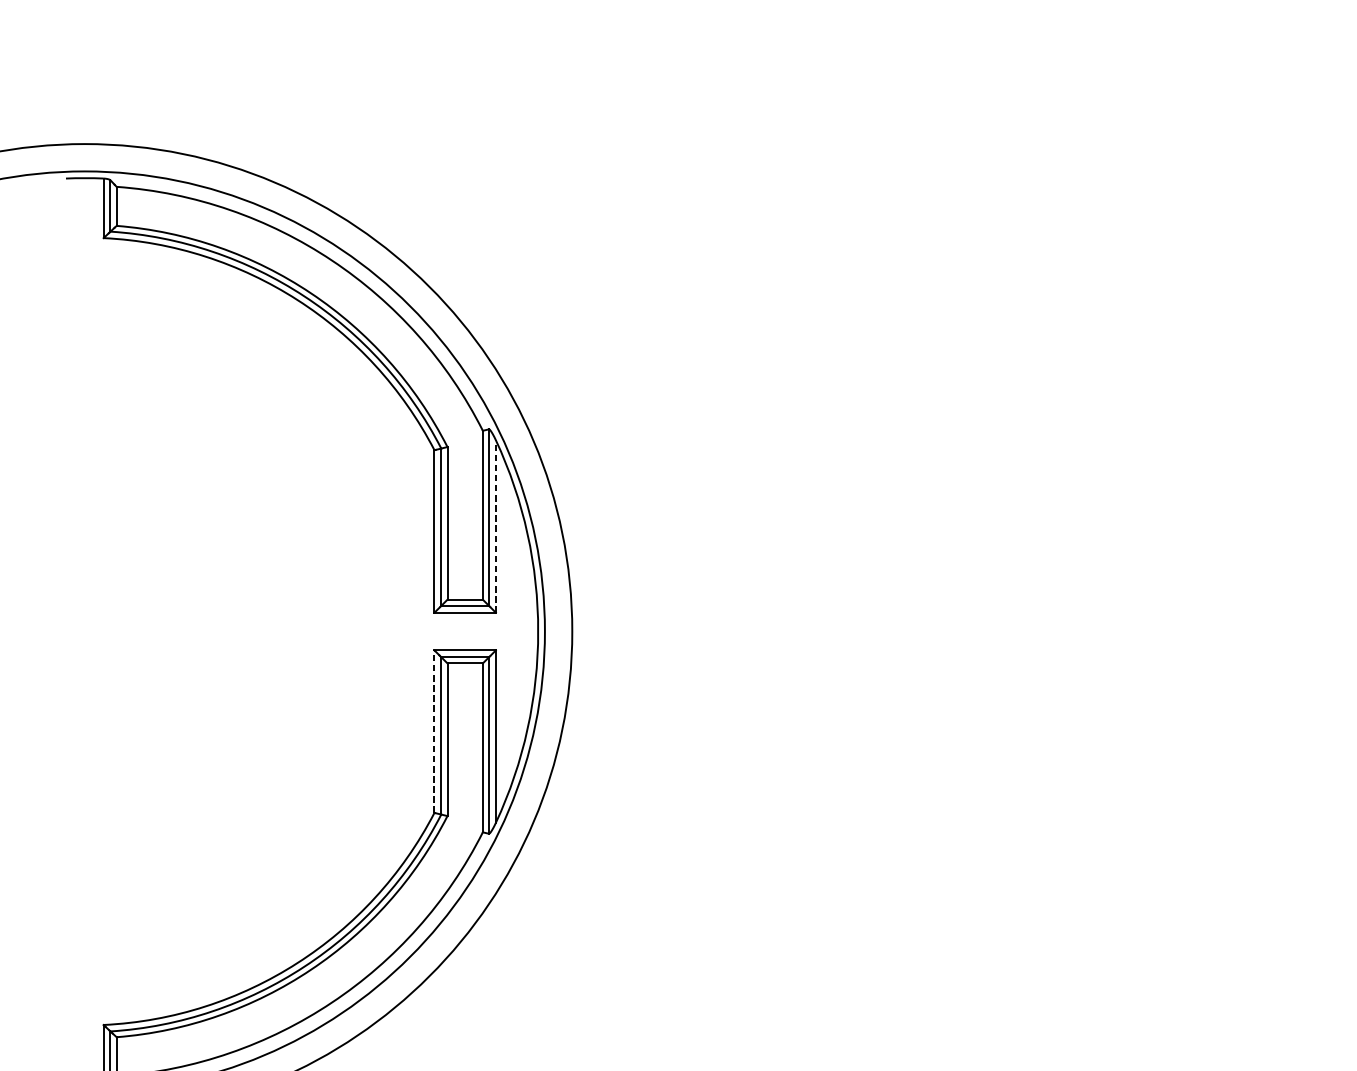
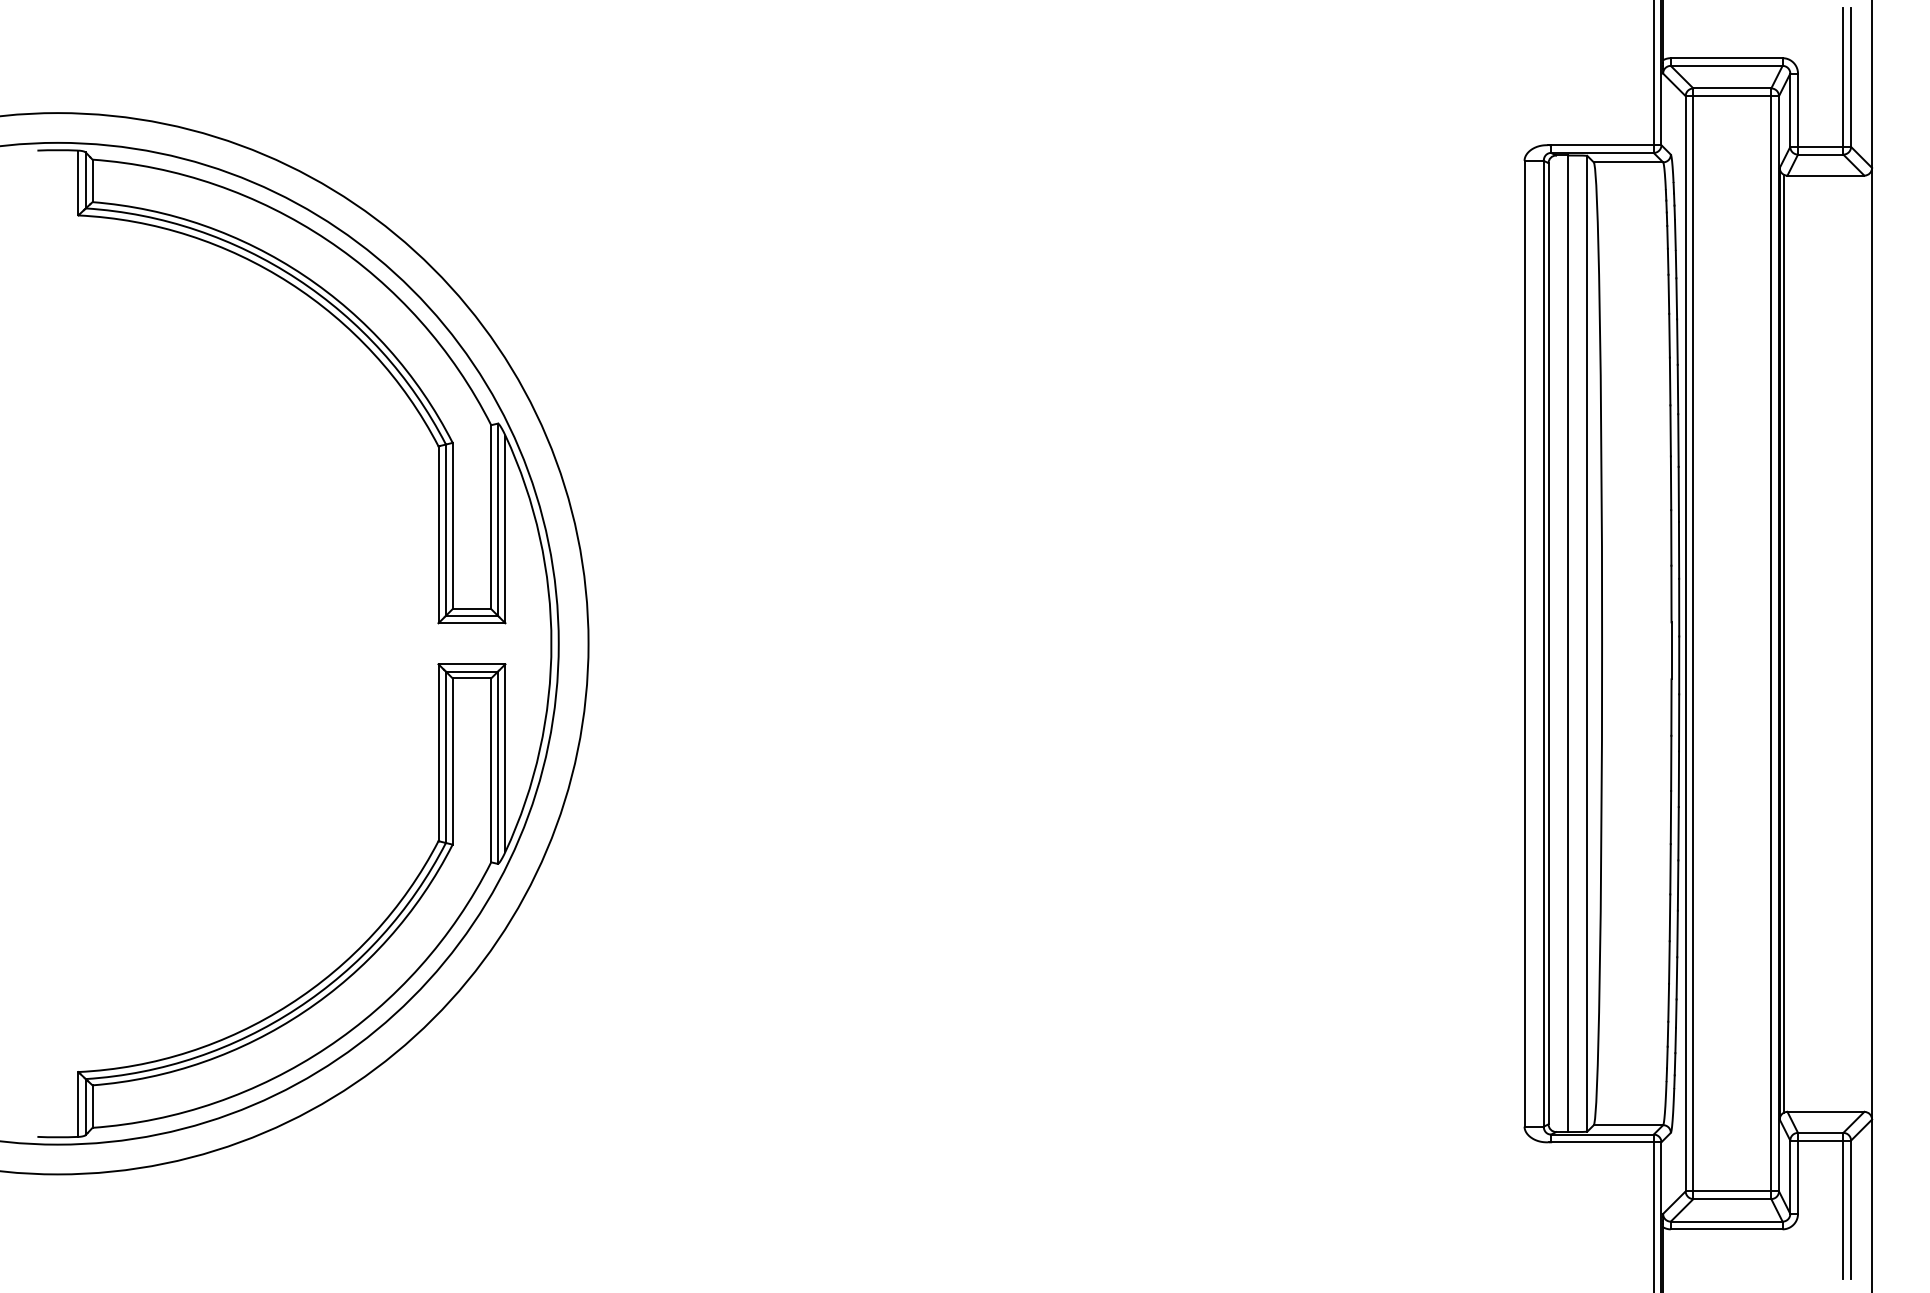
line: (496, 526) -> (505, 529), dashed -> solid
line: (434, 731) -> (438, 752), dashed -> solid

